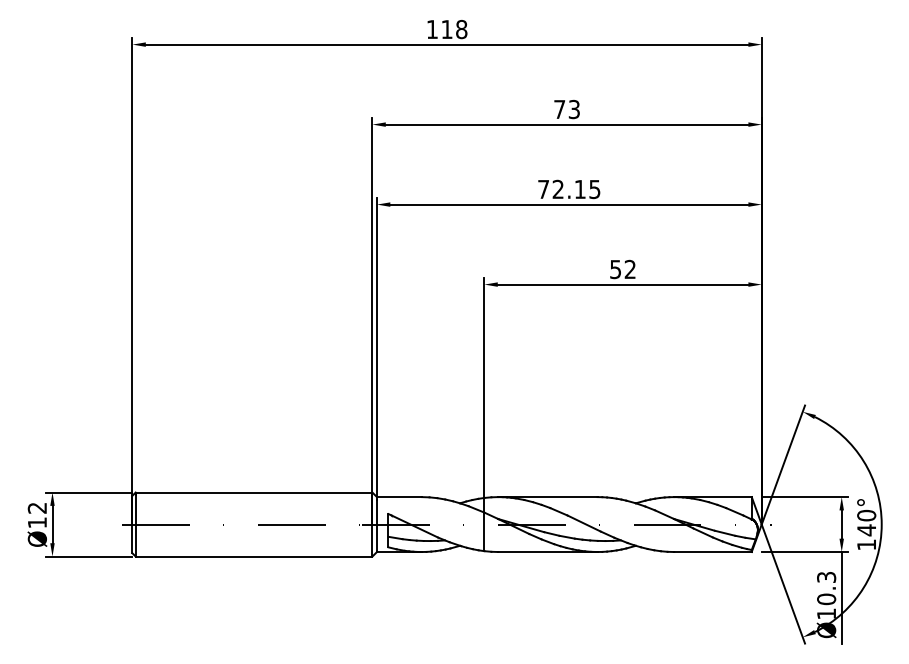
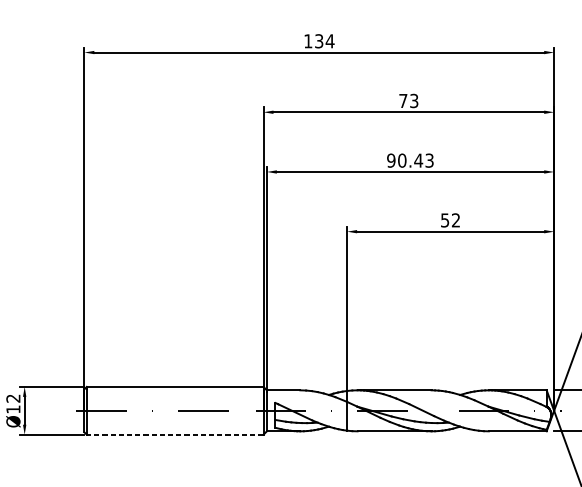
text: (454, 29) -> (324, 41), 118 -> 134
text: (568, 189) -> (409, 160), 72.15 -> 90.43
line: (253, 556) -> (174, 434), solid -> dashed

